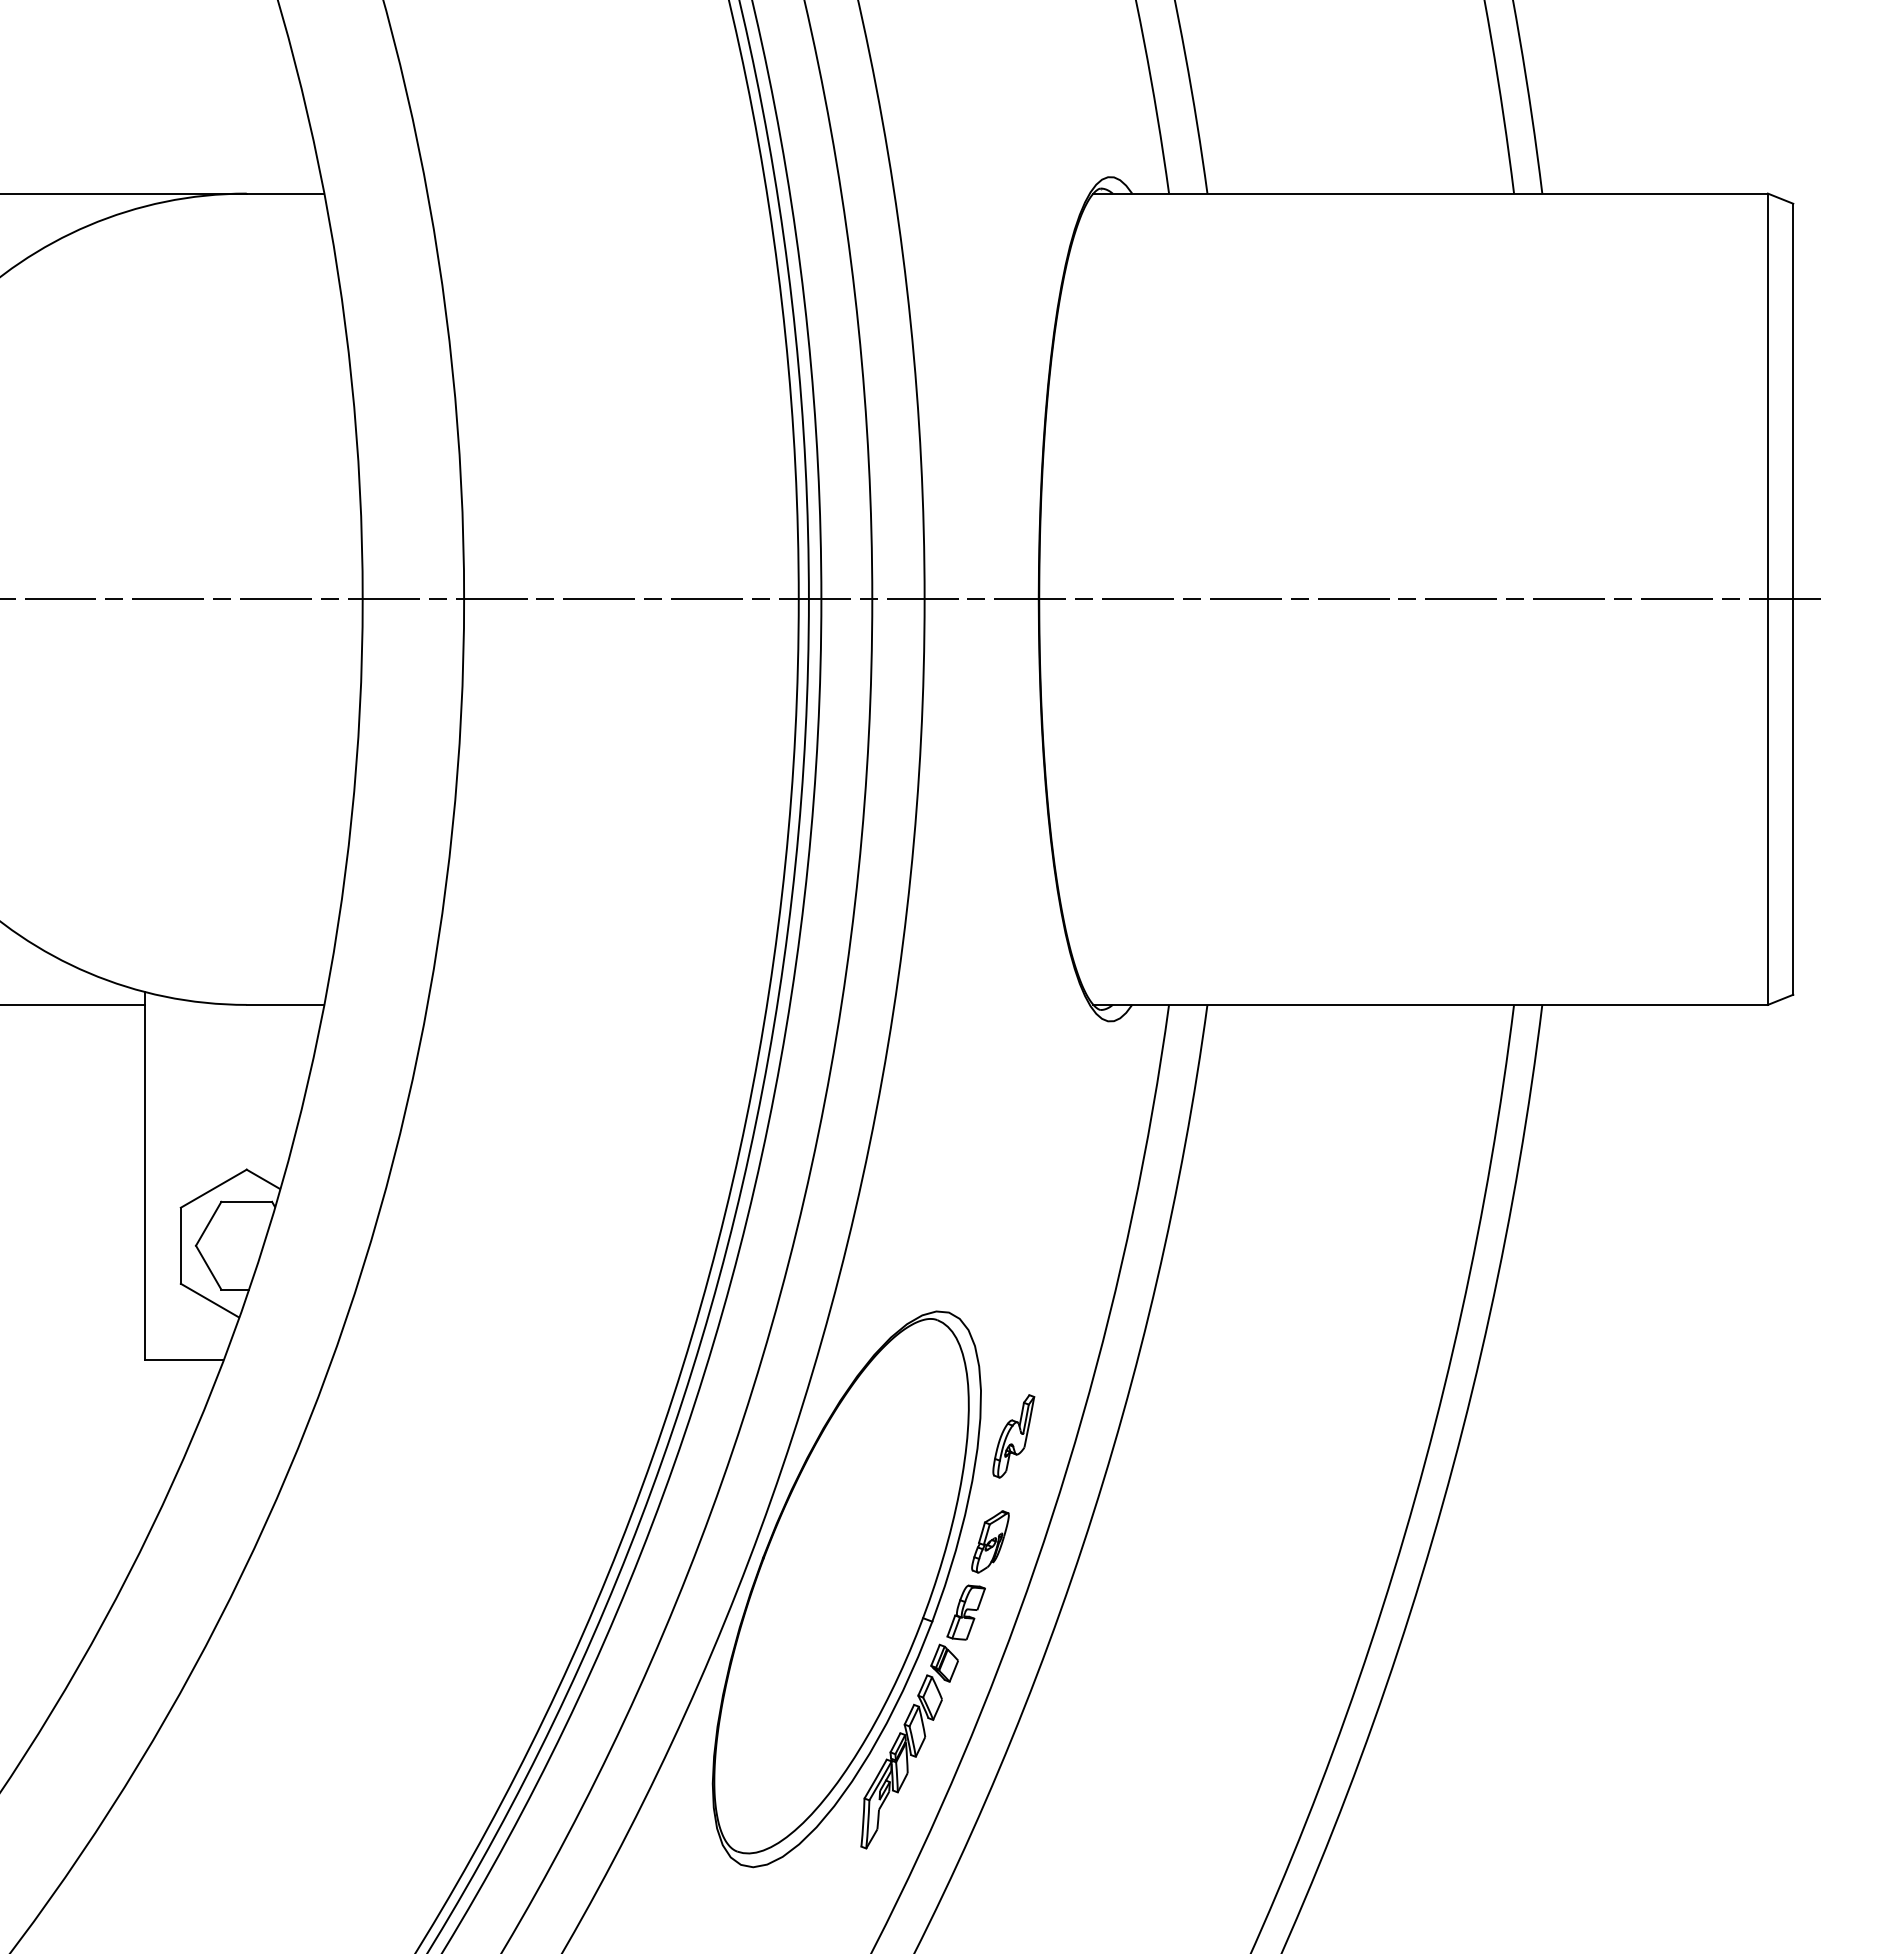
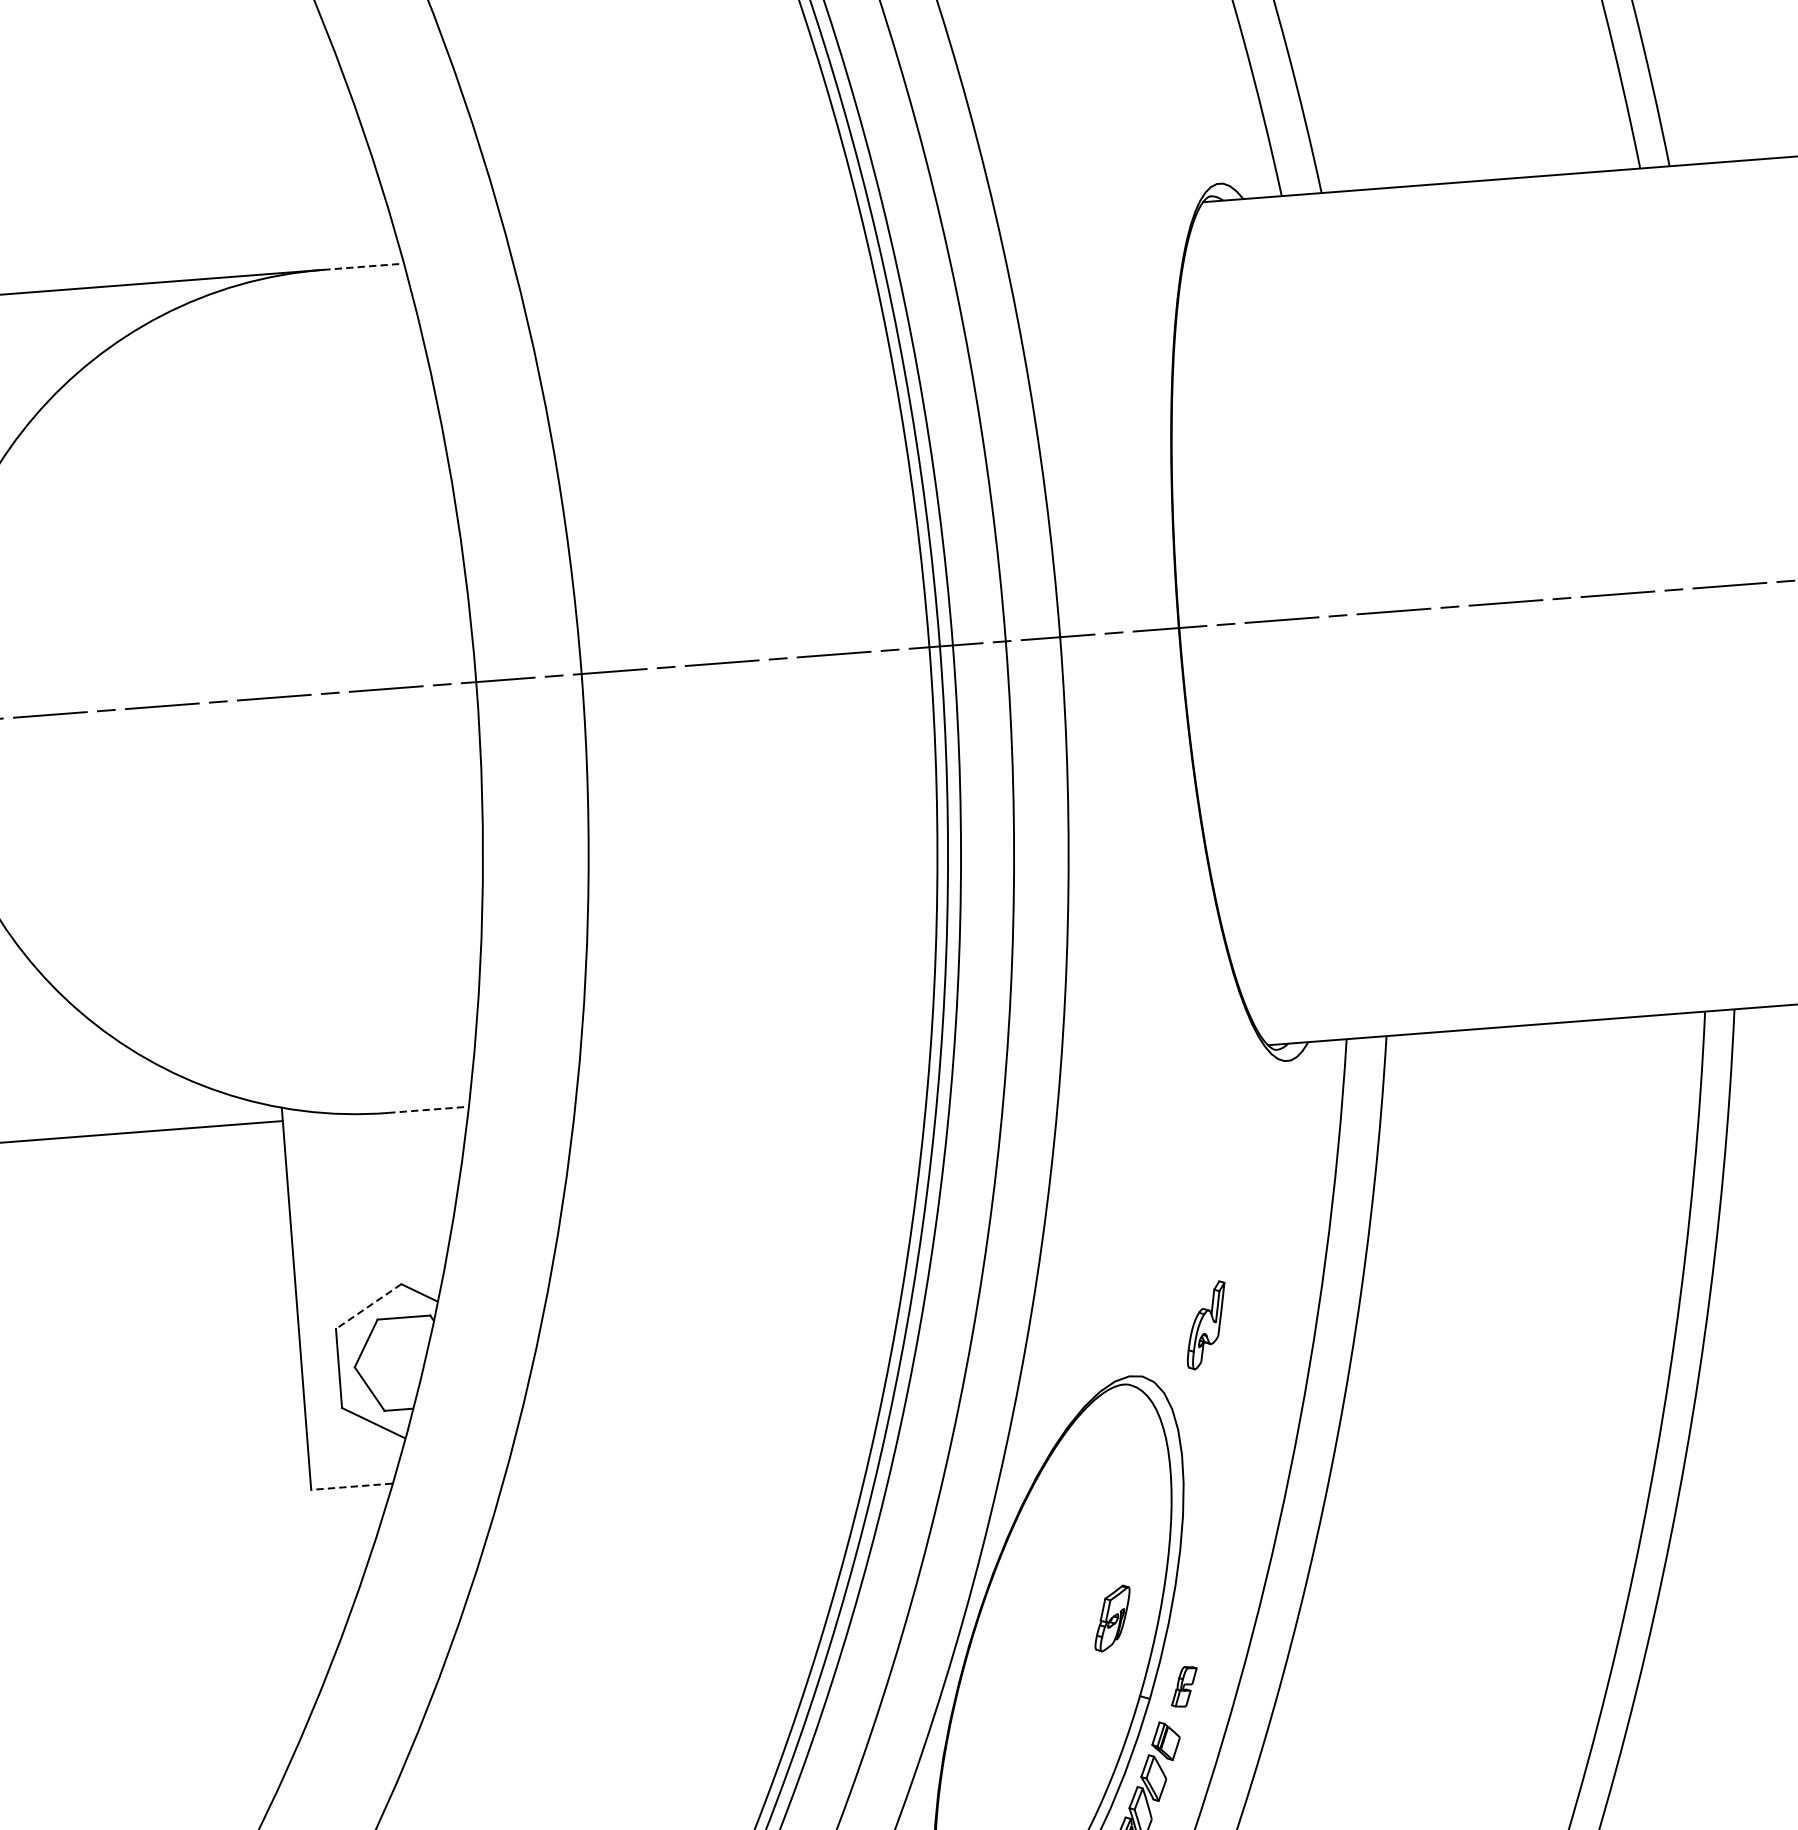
line: (285, 193) -> (363, 266), solid -> dashed
line: (285, 1004) -> (428, 1109), solid -> dashed
line: (213, 1188) -> (368, 1306), solid -> dashed
line: (184, 1359) -> (351, 1486), solid -> dashed
part: (1013, 1436) -> (1206, 1325), moved
part: (990, 1541) -> (1112, 1618), moved
part: (965, 1612) -> (1183, 1686), size x0.7

